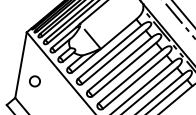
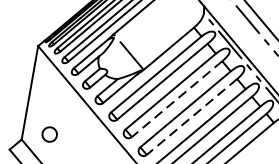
line: (123, 69) -> (175, 99), solid -> dashed
part: (34, 81) -> (49, 134), moved
line: (134, 82) -> (191, 117), solid -> dashed

